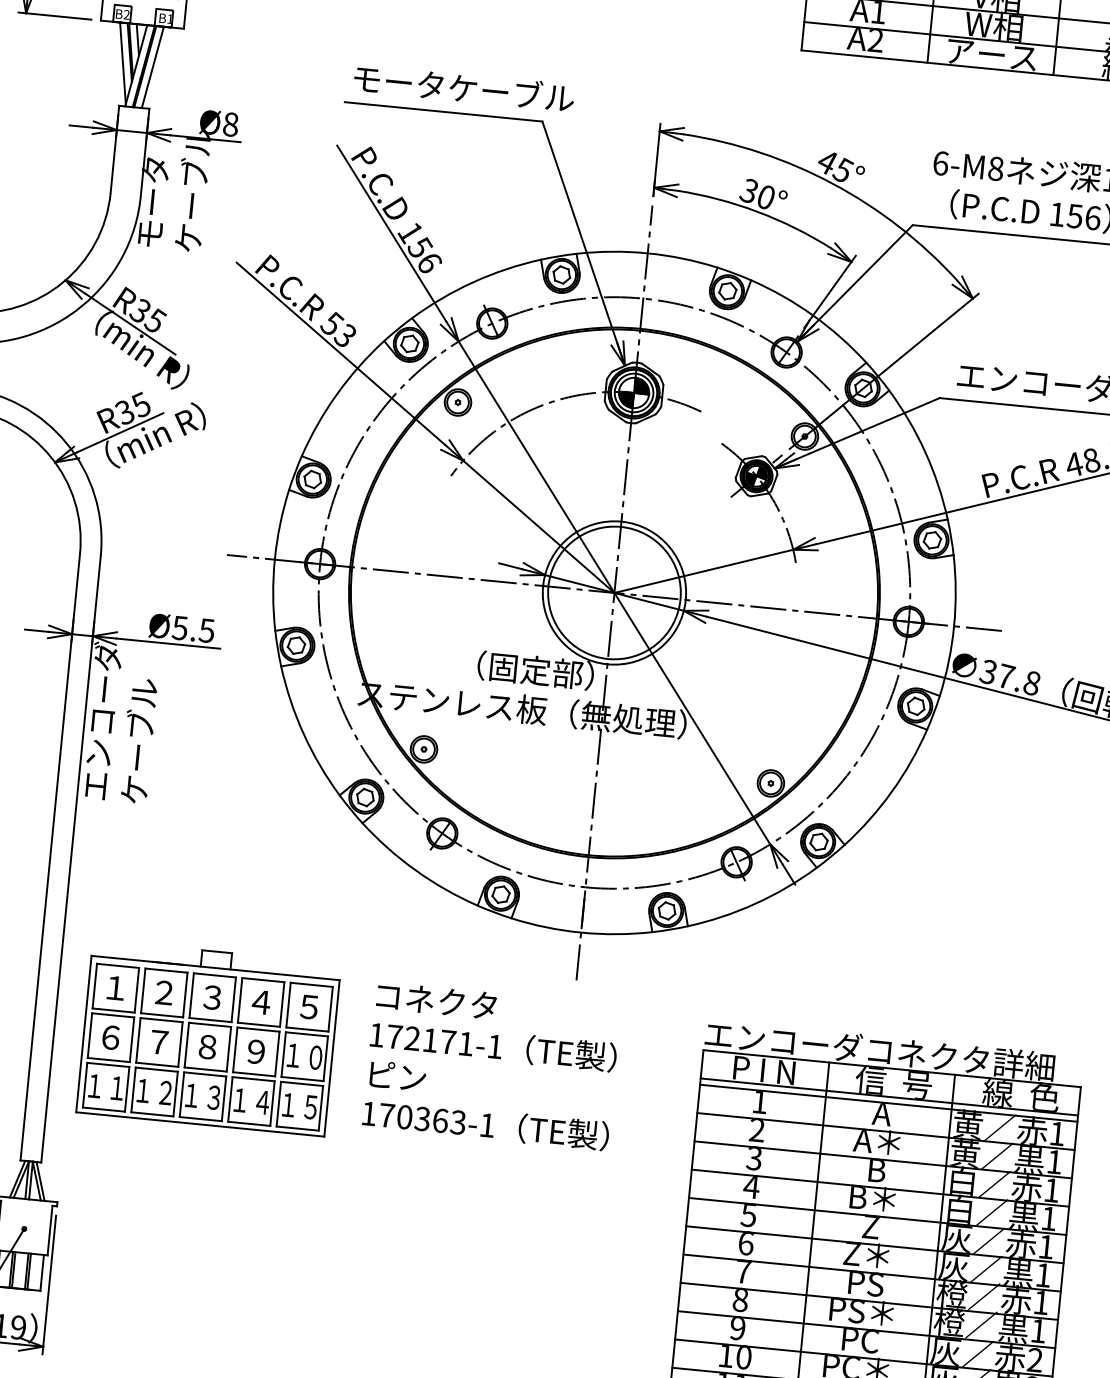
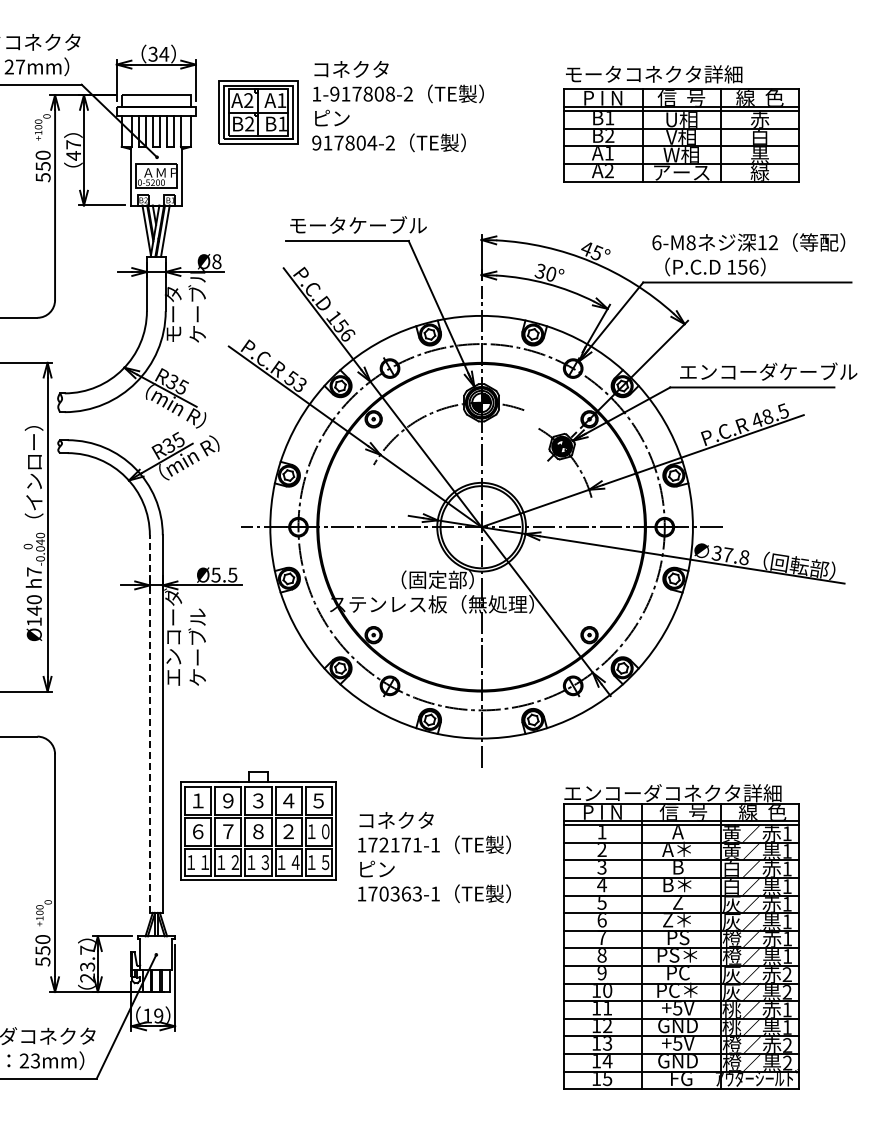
line: (49, 857) -> (149, 724), solid -> dashed
text: (164, 992) -> (228, 800), ２ -> ９
text: (256, 1051) -> (288, 831), ９ -> ２
text: (491, 1064) -> (434, 856), moved

